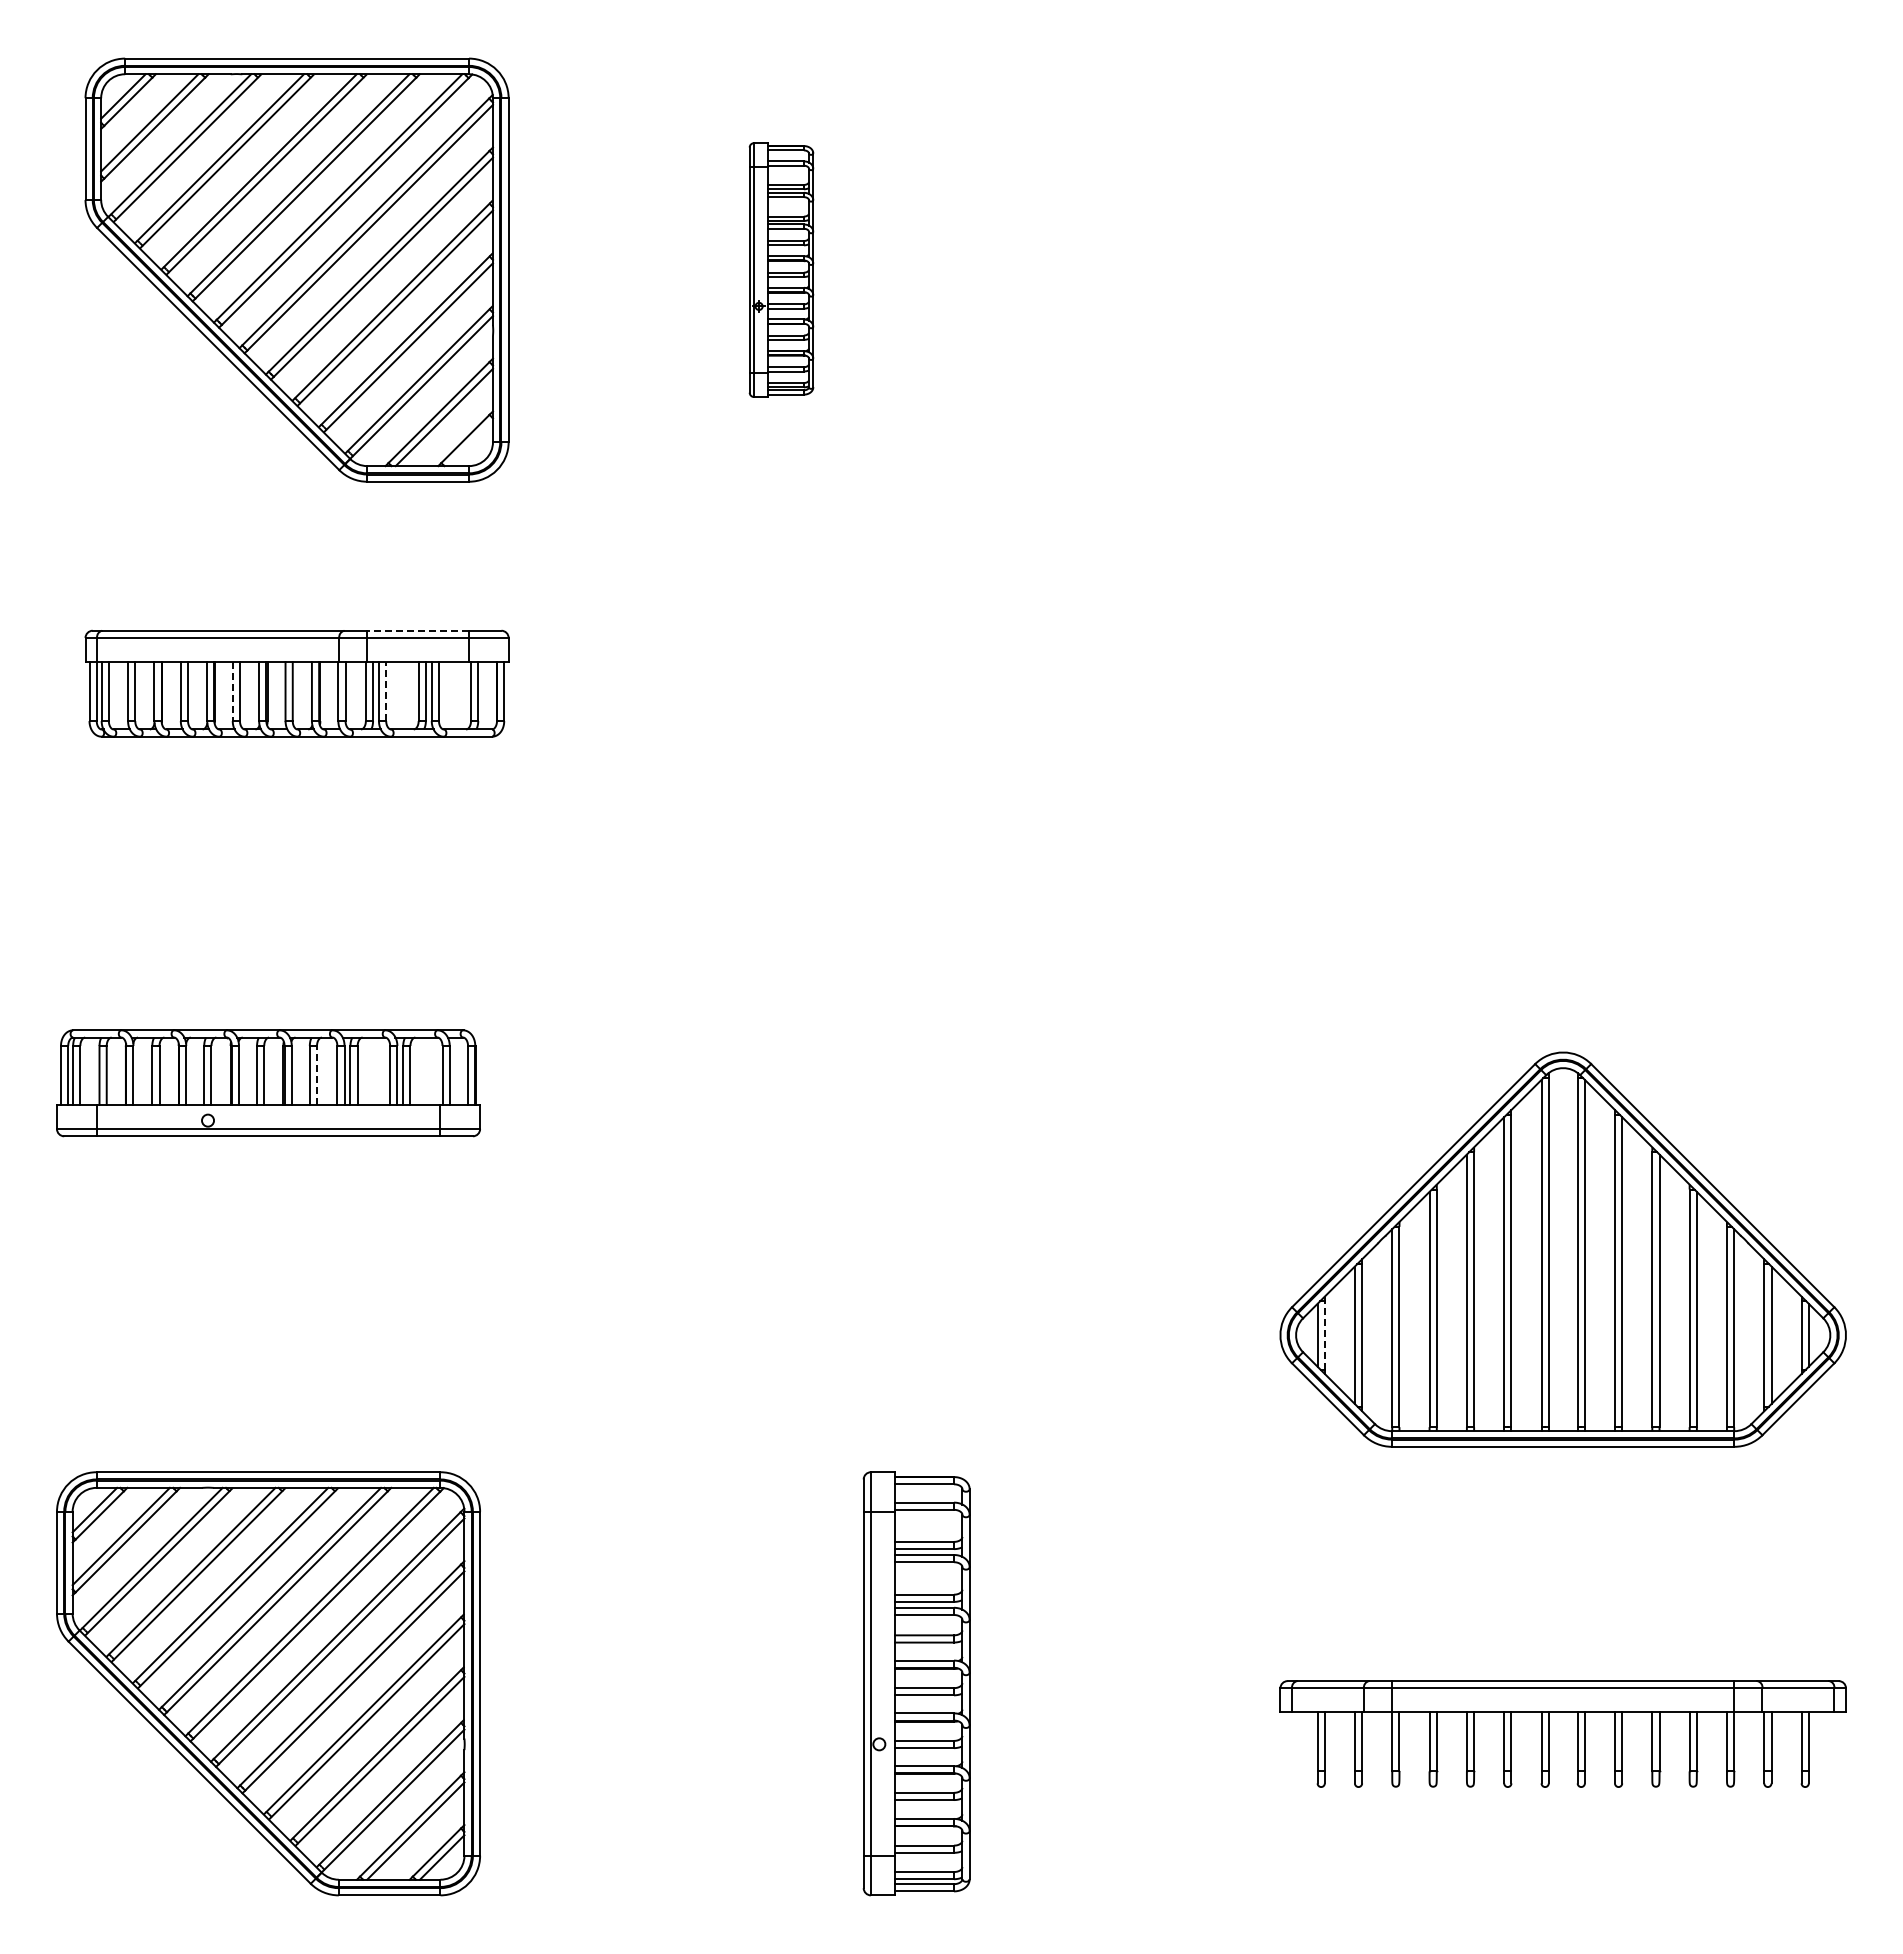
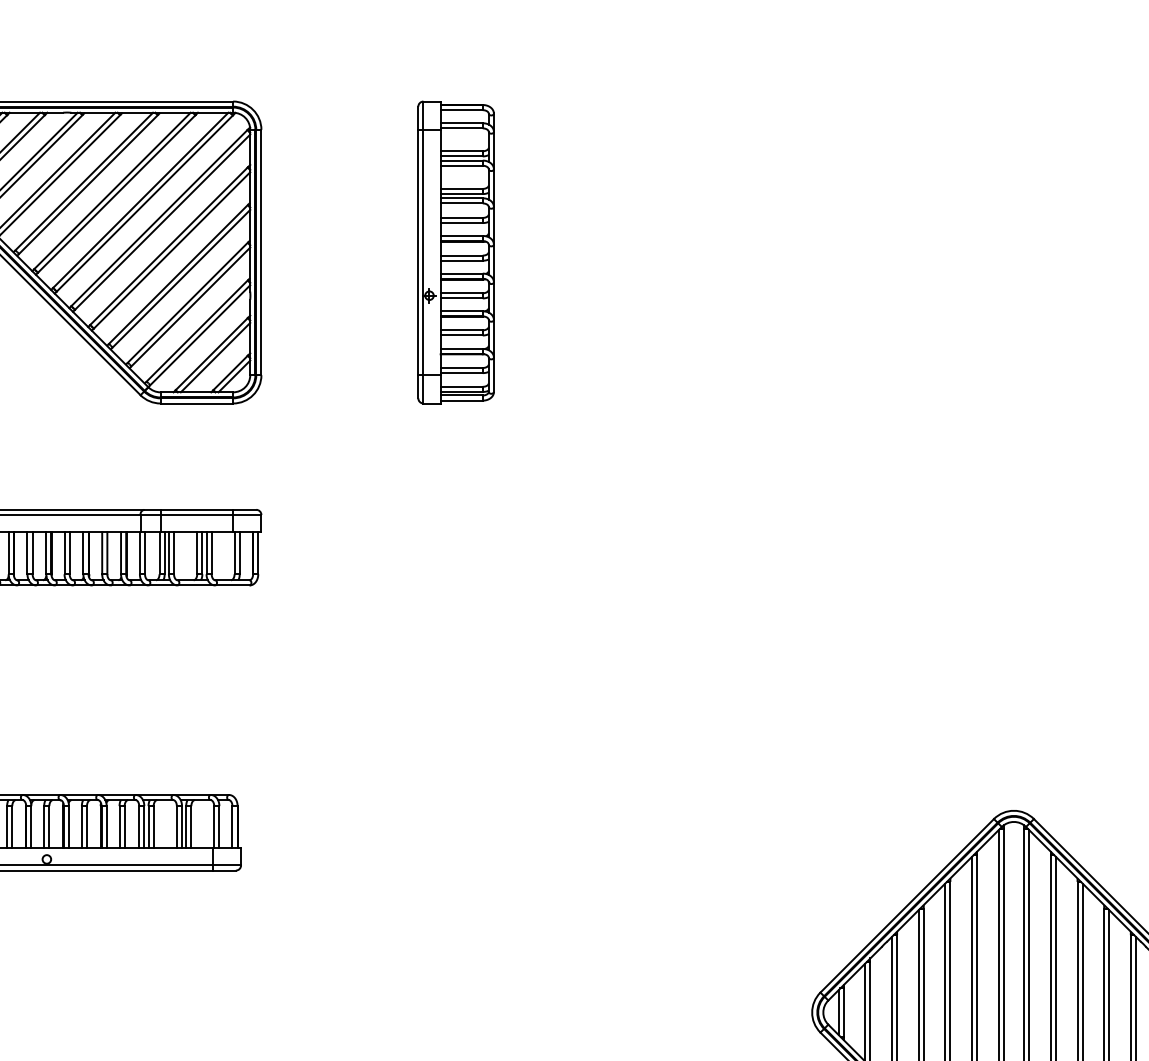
part: (781, 269) -> (456, 252), size x1.67
line: (470, 443) -> (234, 376), added
line: (418, 630) -> (197, 509), dashed -> solid
line: (386, 691) -> (174, 553), dashed -> solid
line: (232, 692) -> (64, 553), dashed -> solid
line: (317, 1074) -> (125, 826), dashed -> solid
line: (1324, 1335) -> (843, 1012), dashed -> solid

